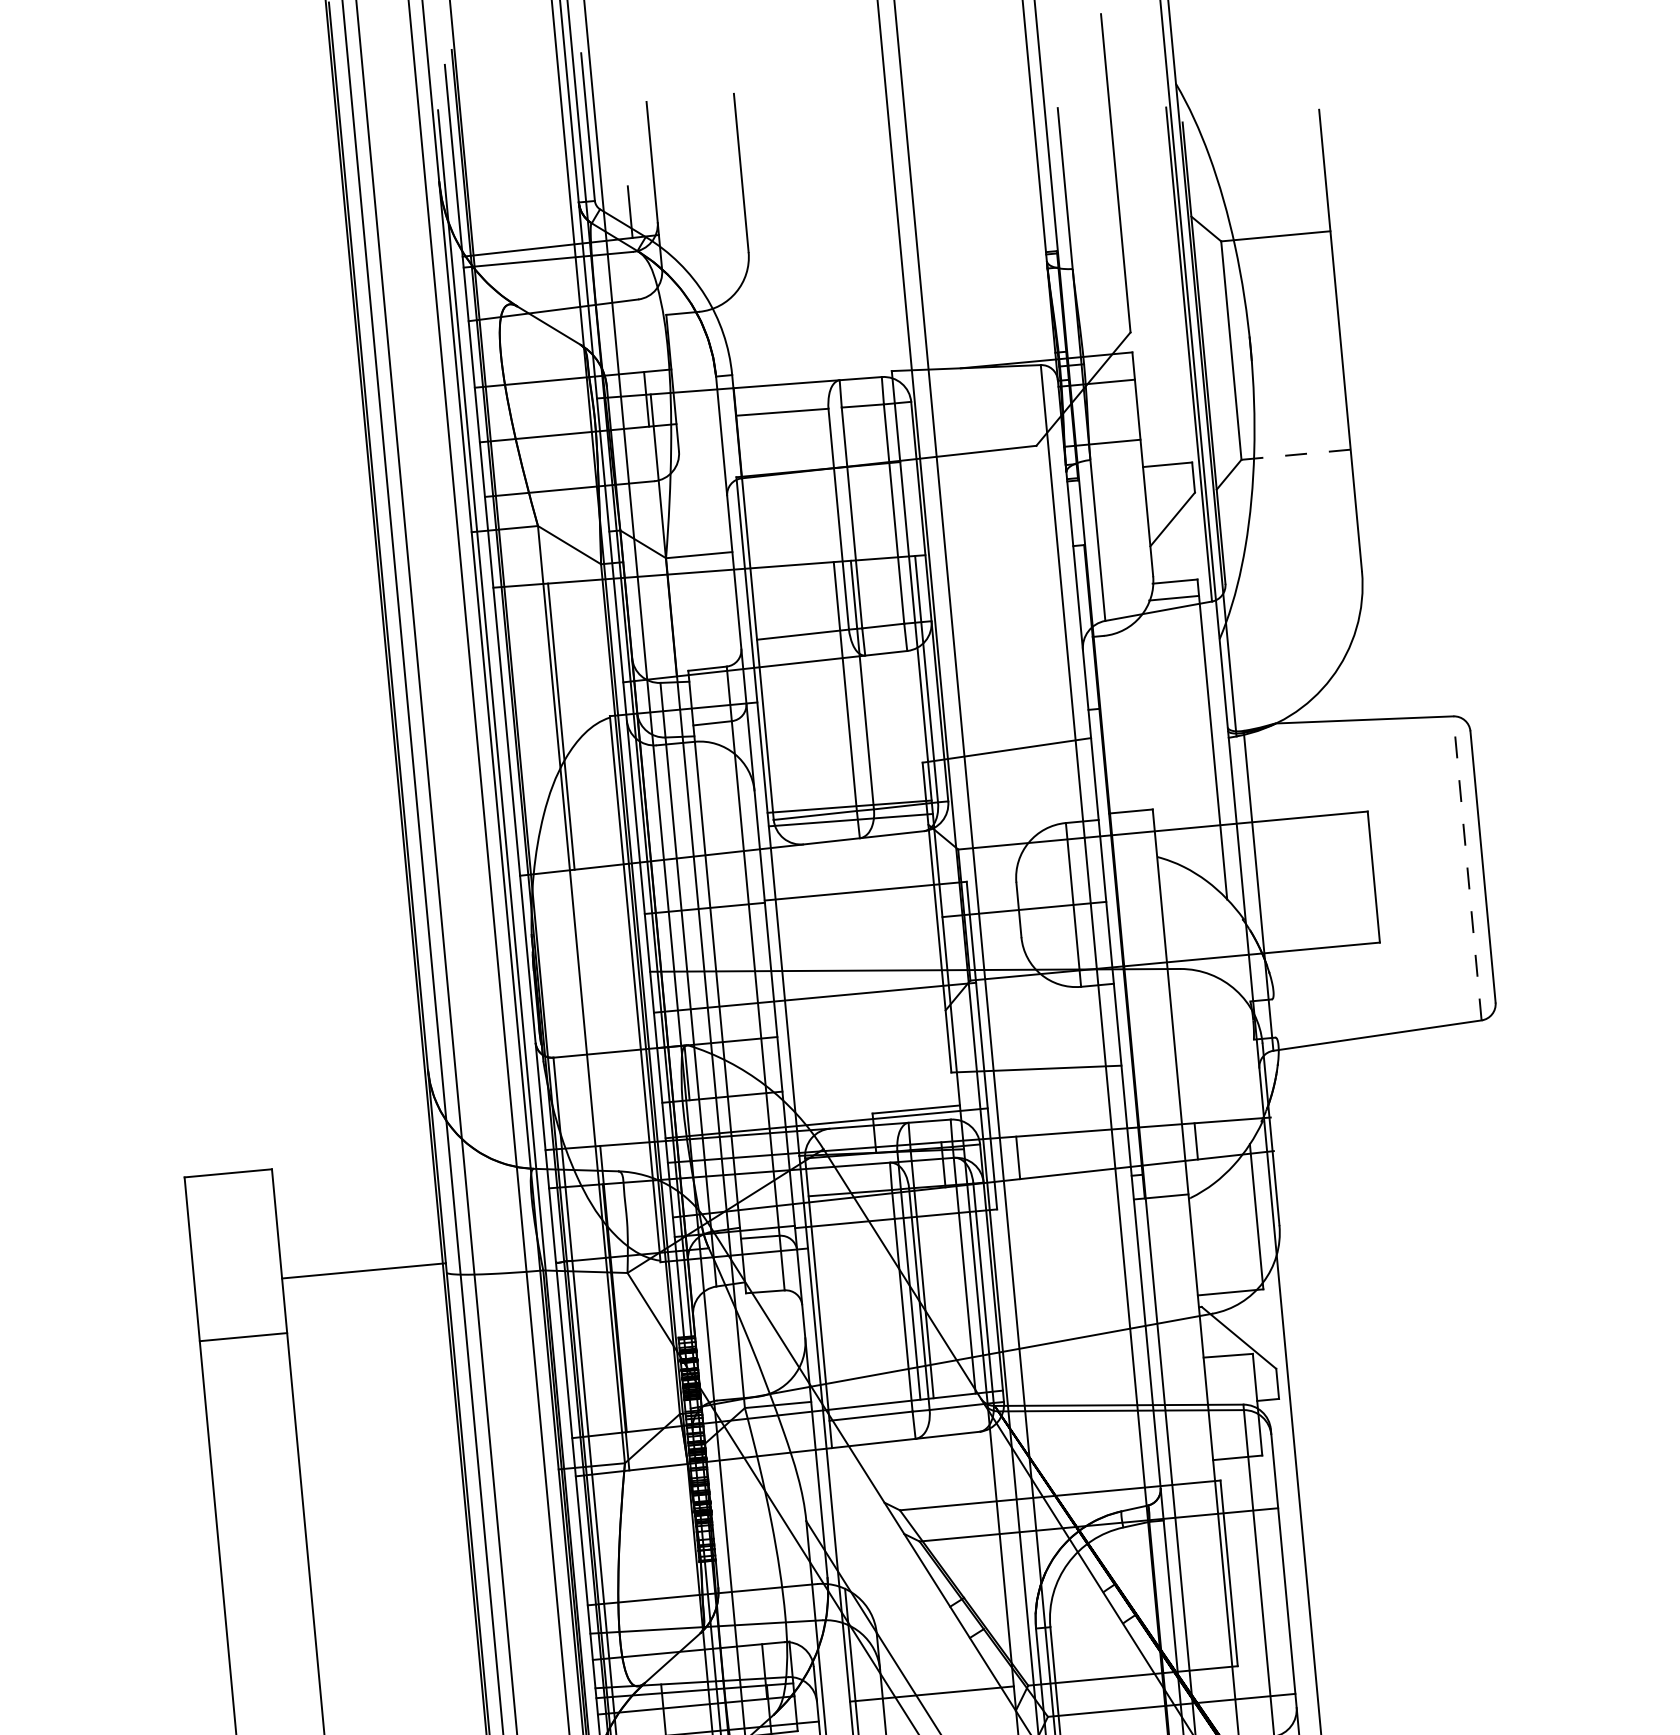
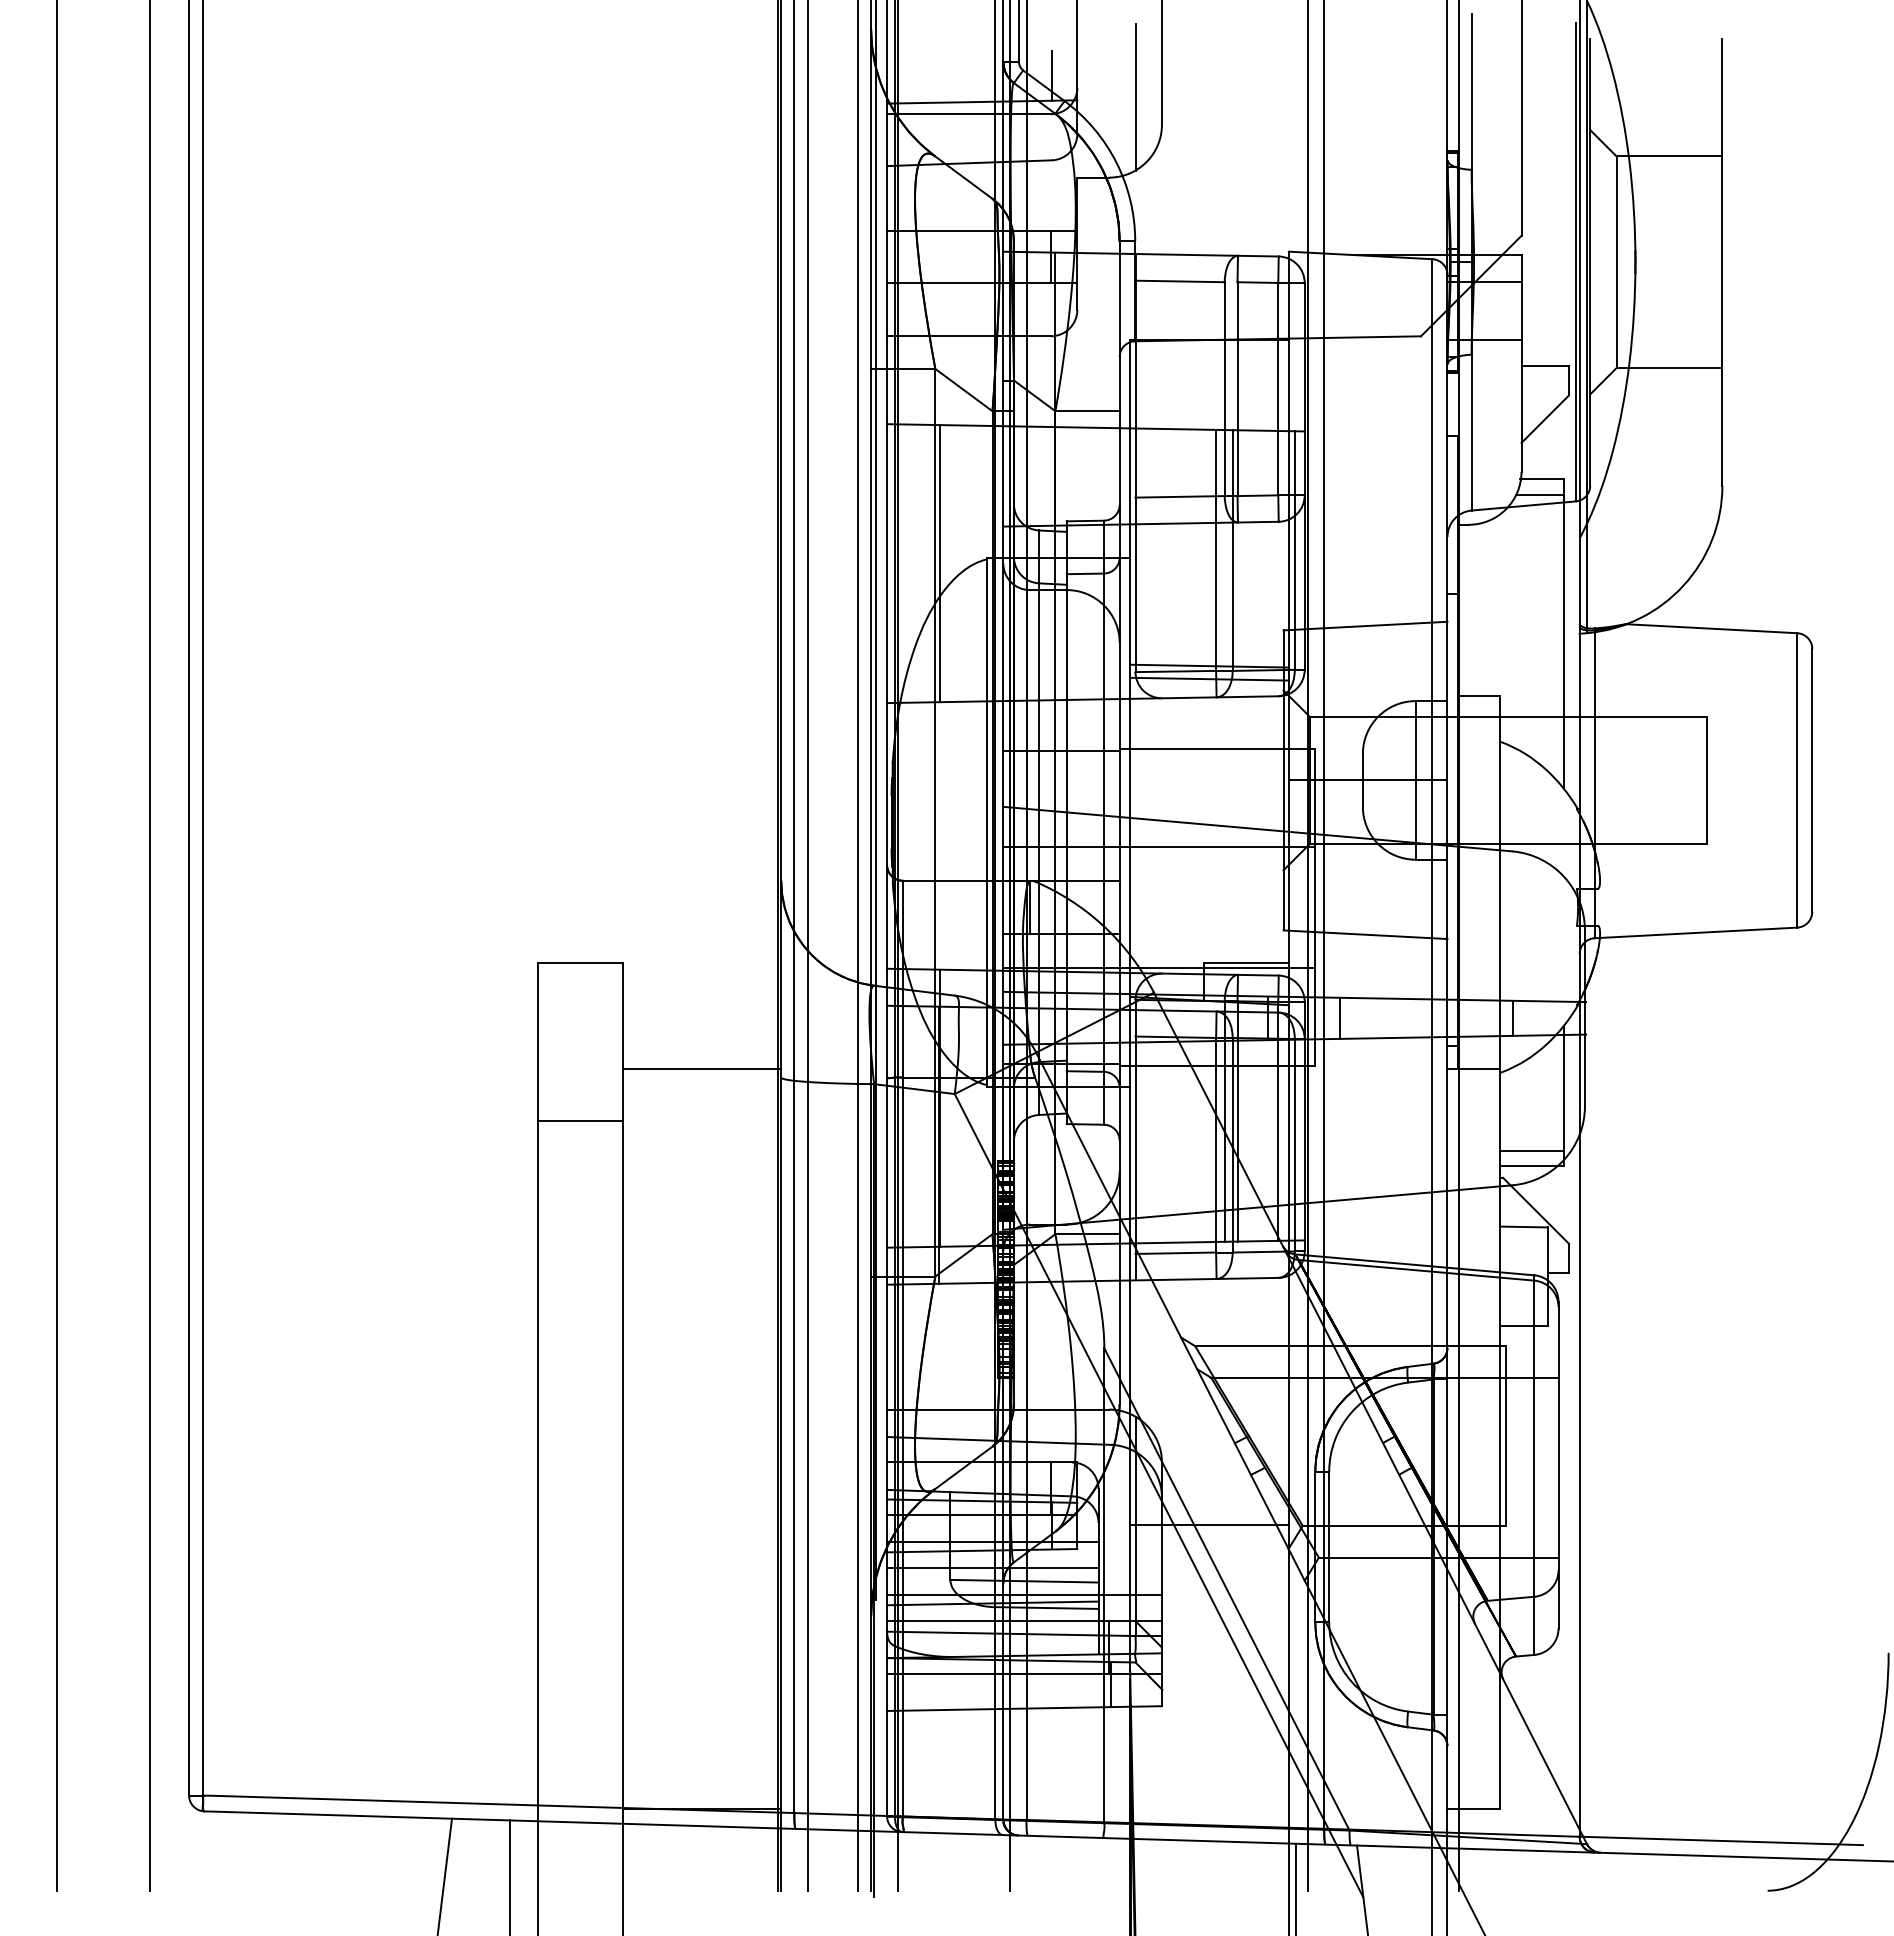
line: (718, 226) -> (1135, 97), added
line: (1296, 455) -> (1669, 368), dashed -> solid
line: (1467, 867) -> (1797, 779), dashed -> solid
line: (1228, 1276) -> (1531, 1150), added

